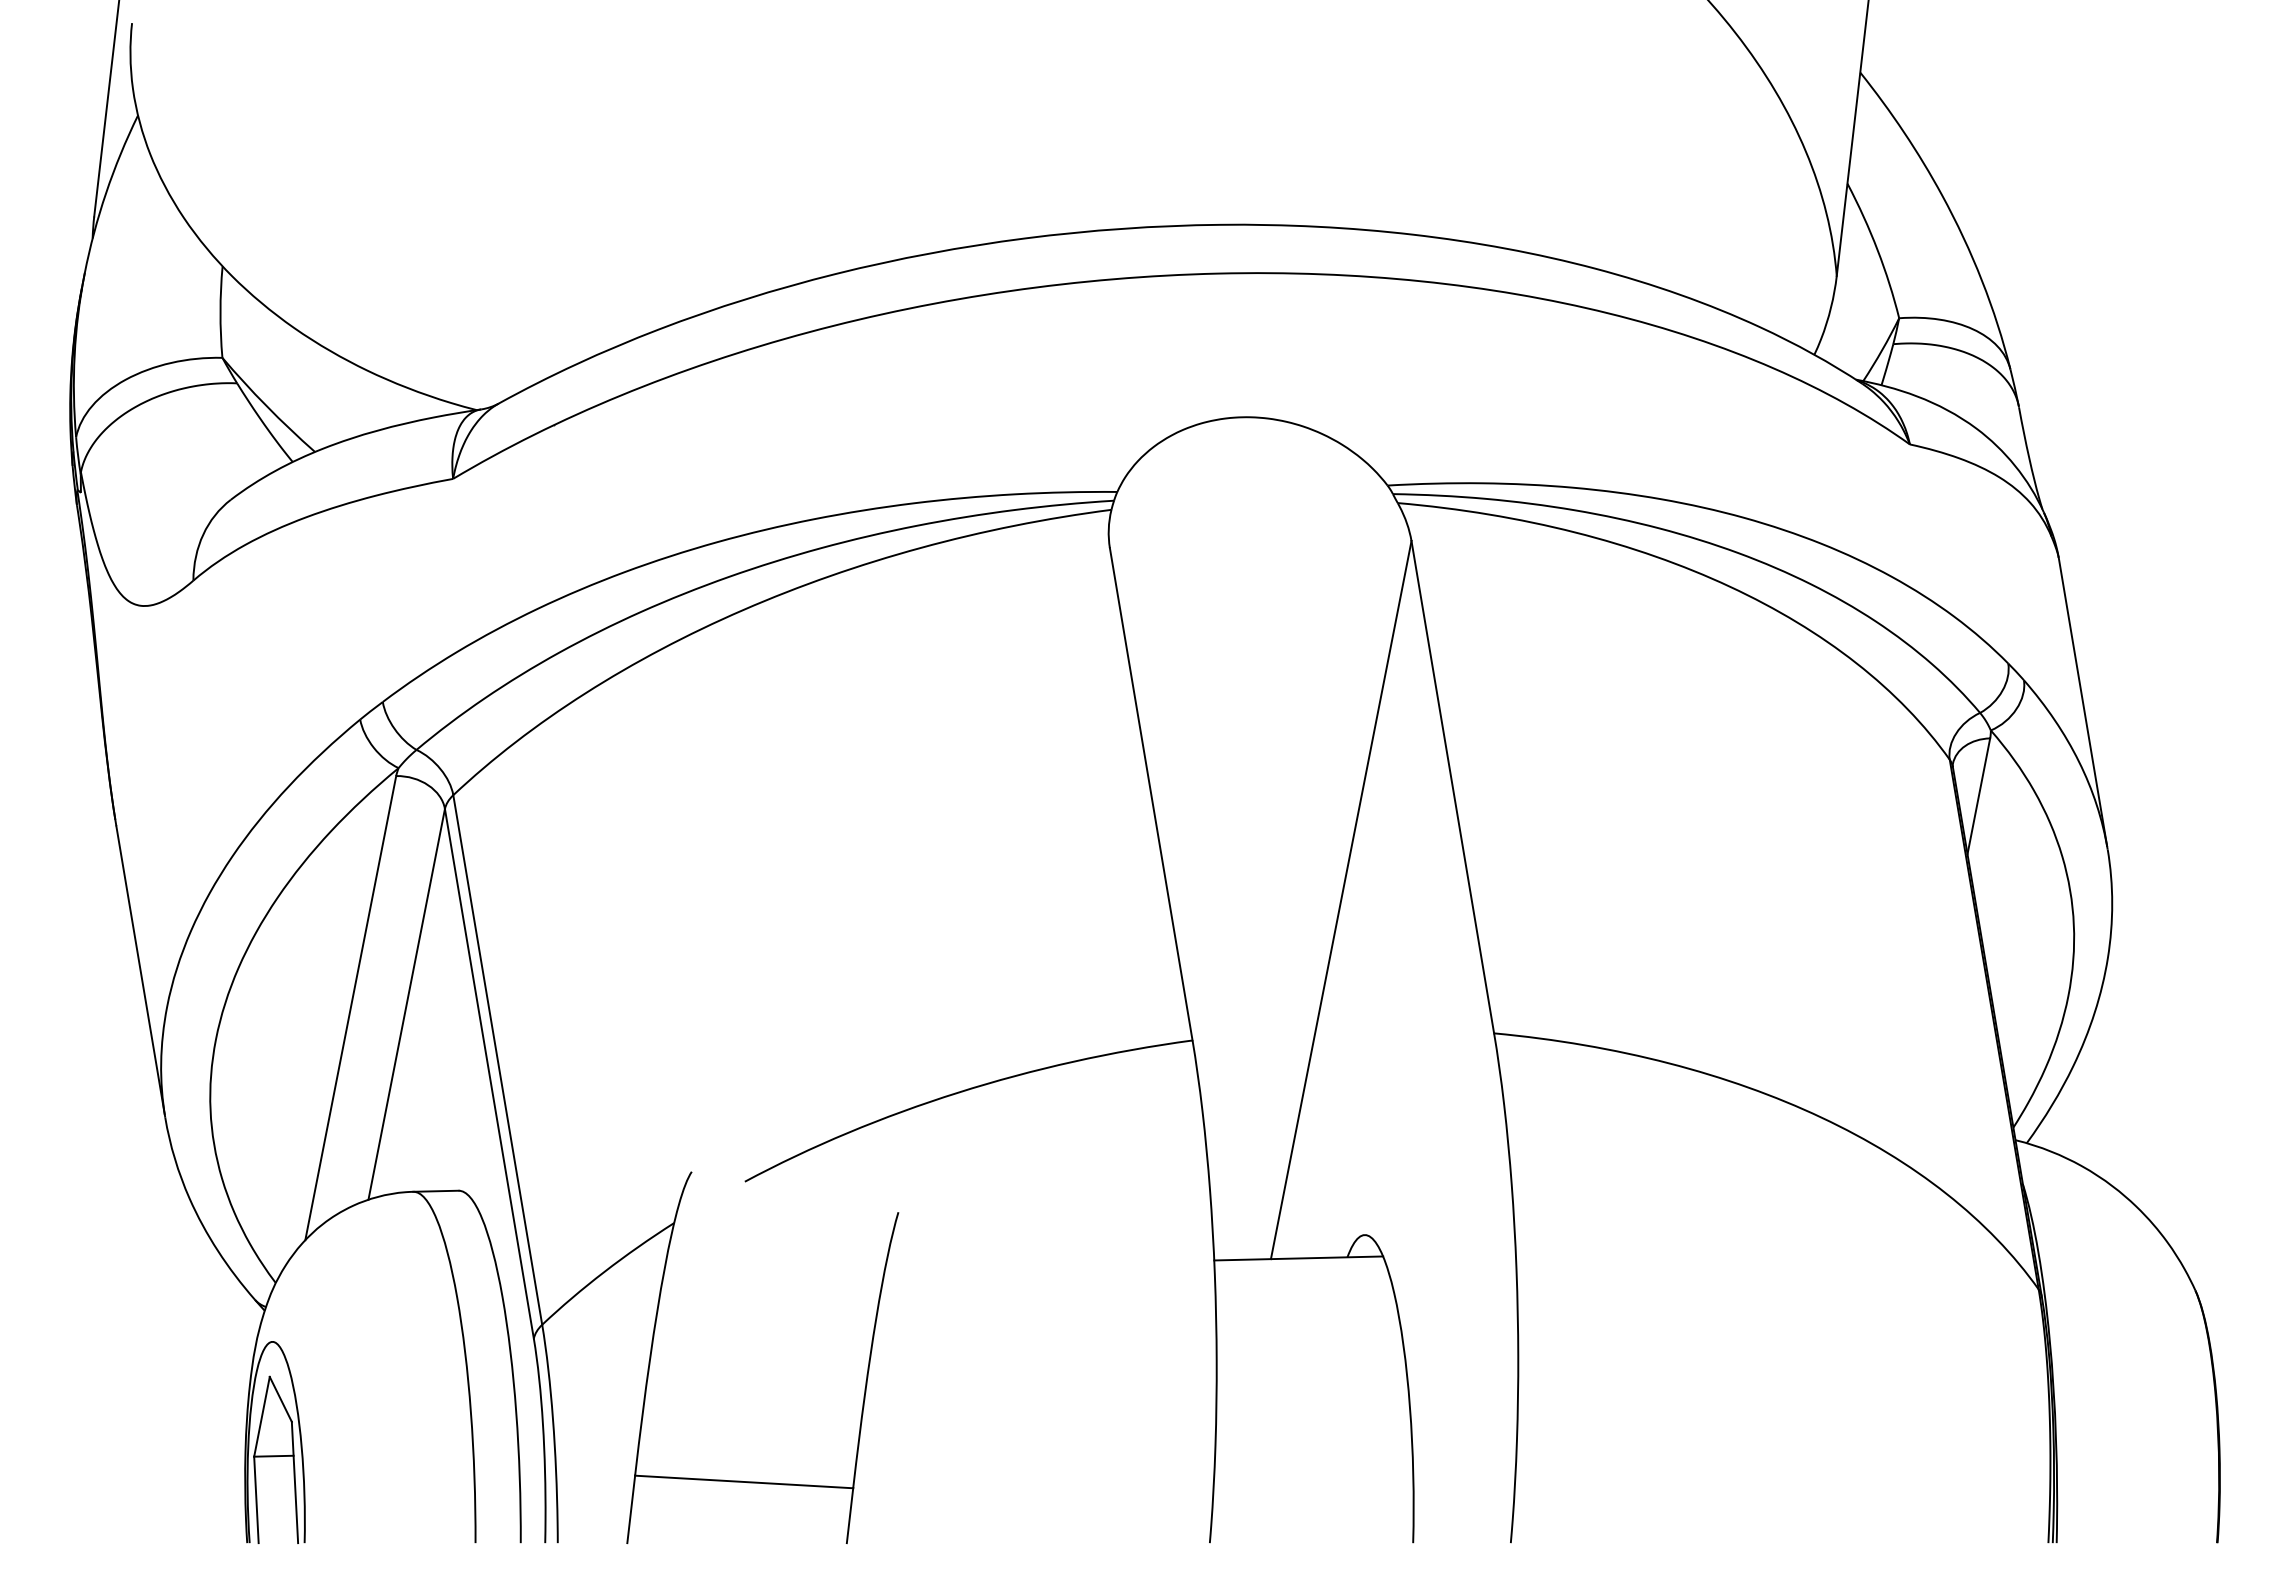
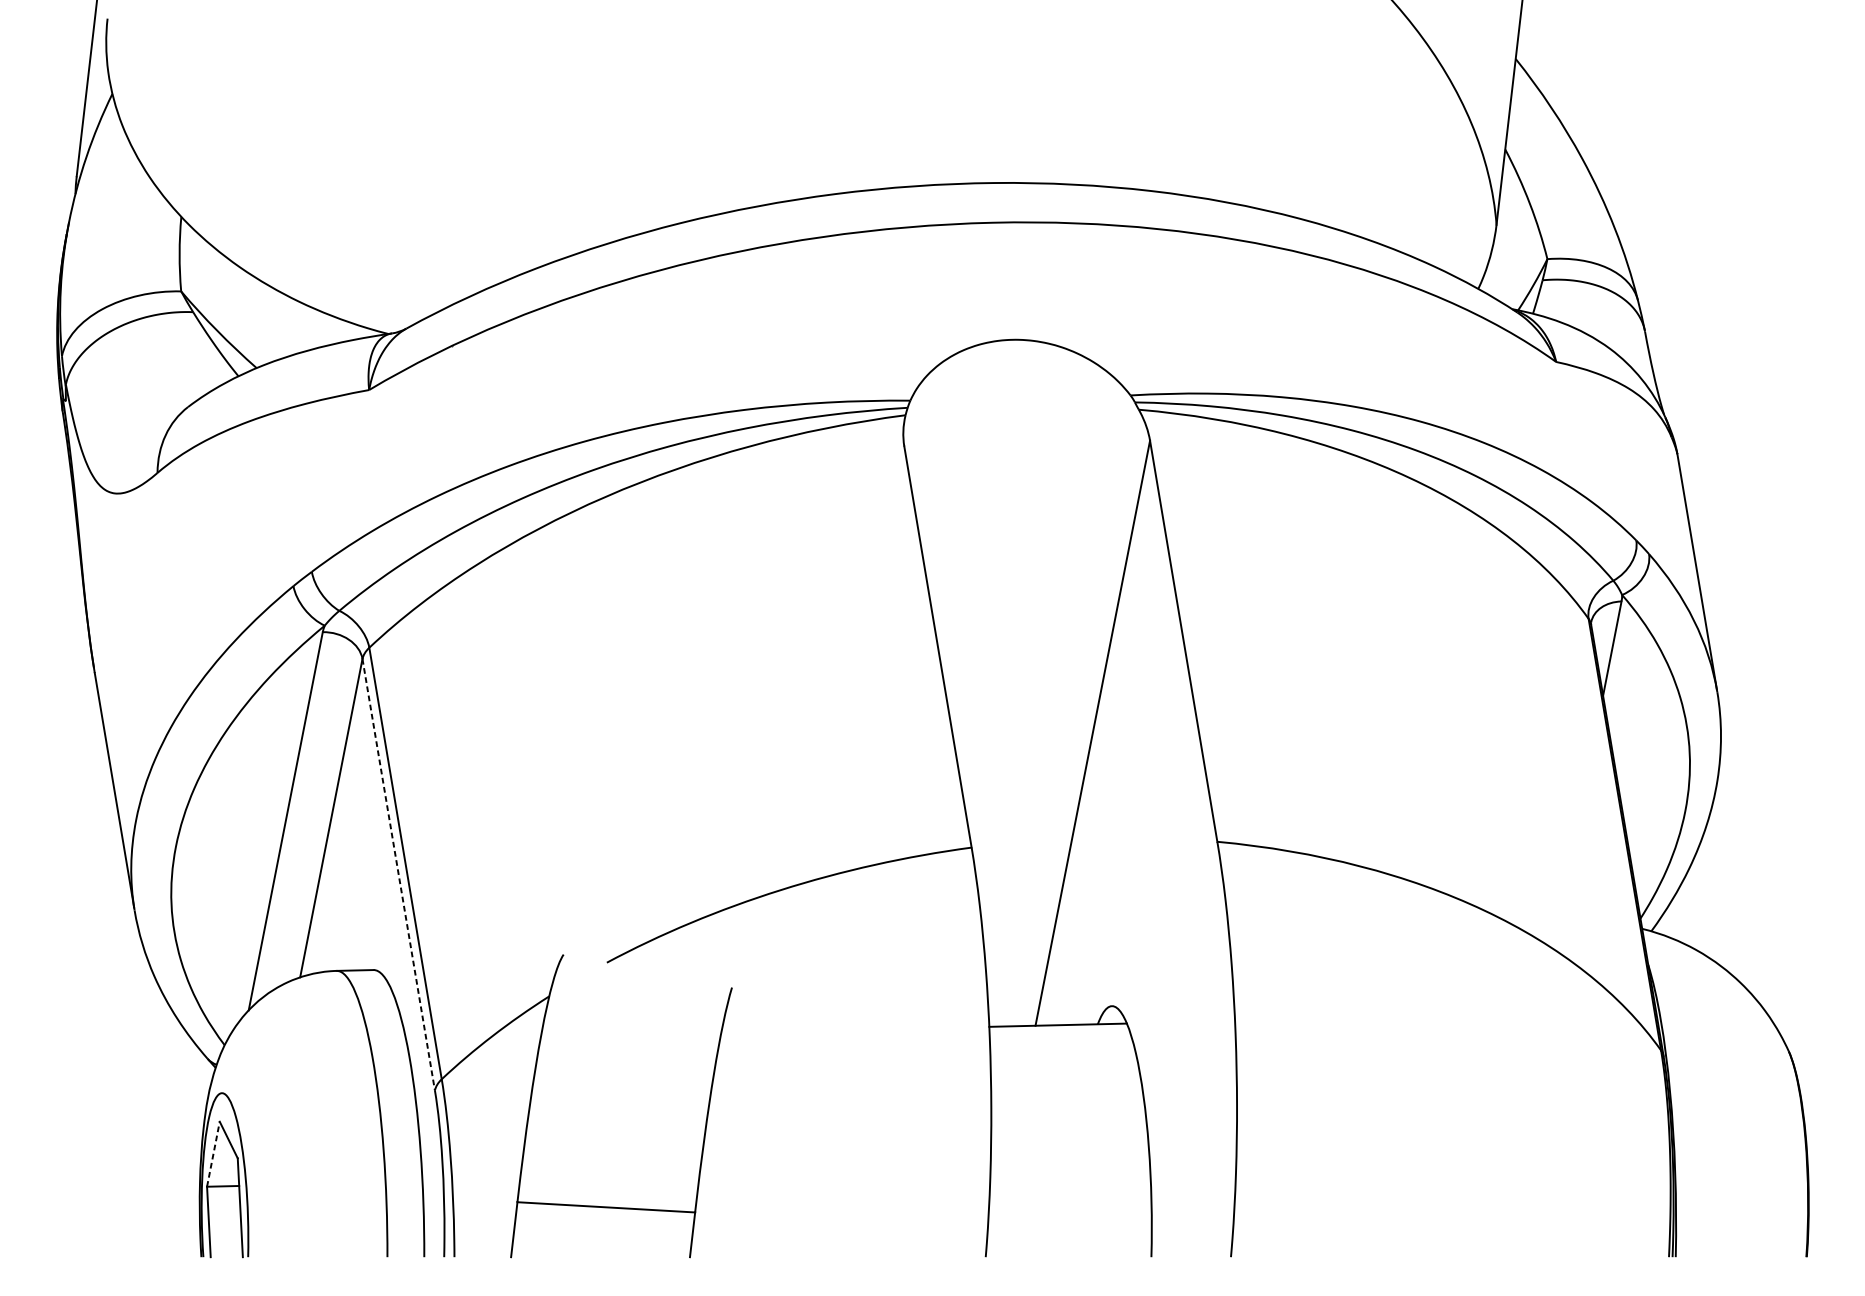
line: (489, 1073) -> (398, 874), solid -> dashed
line: (261, 1416) -> (213, 1153), solid -> dashed

